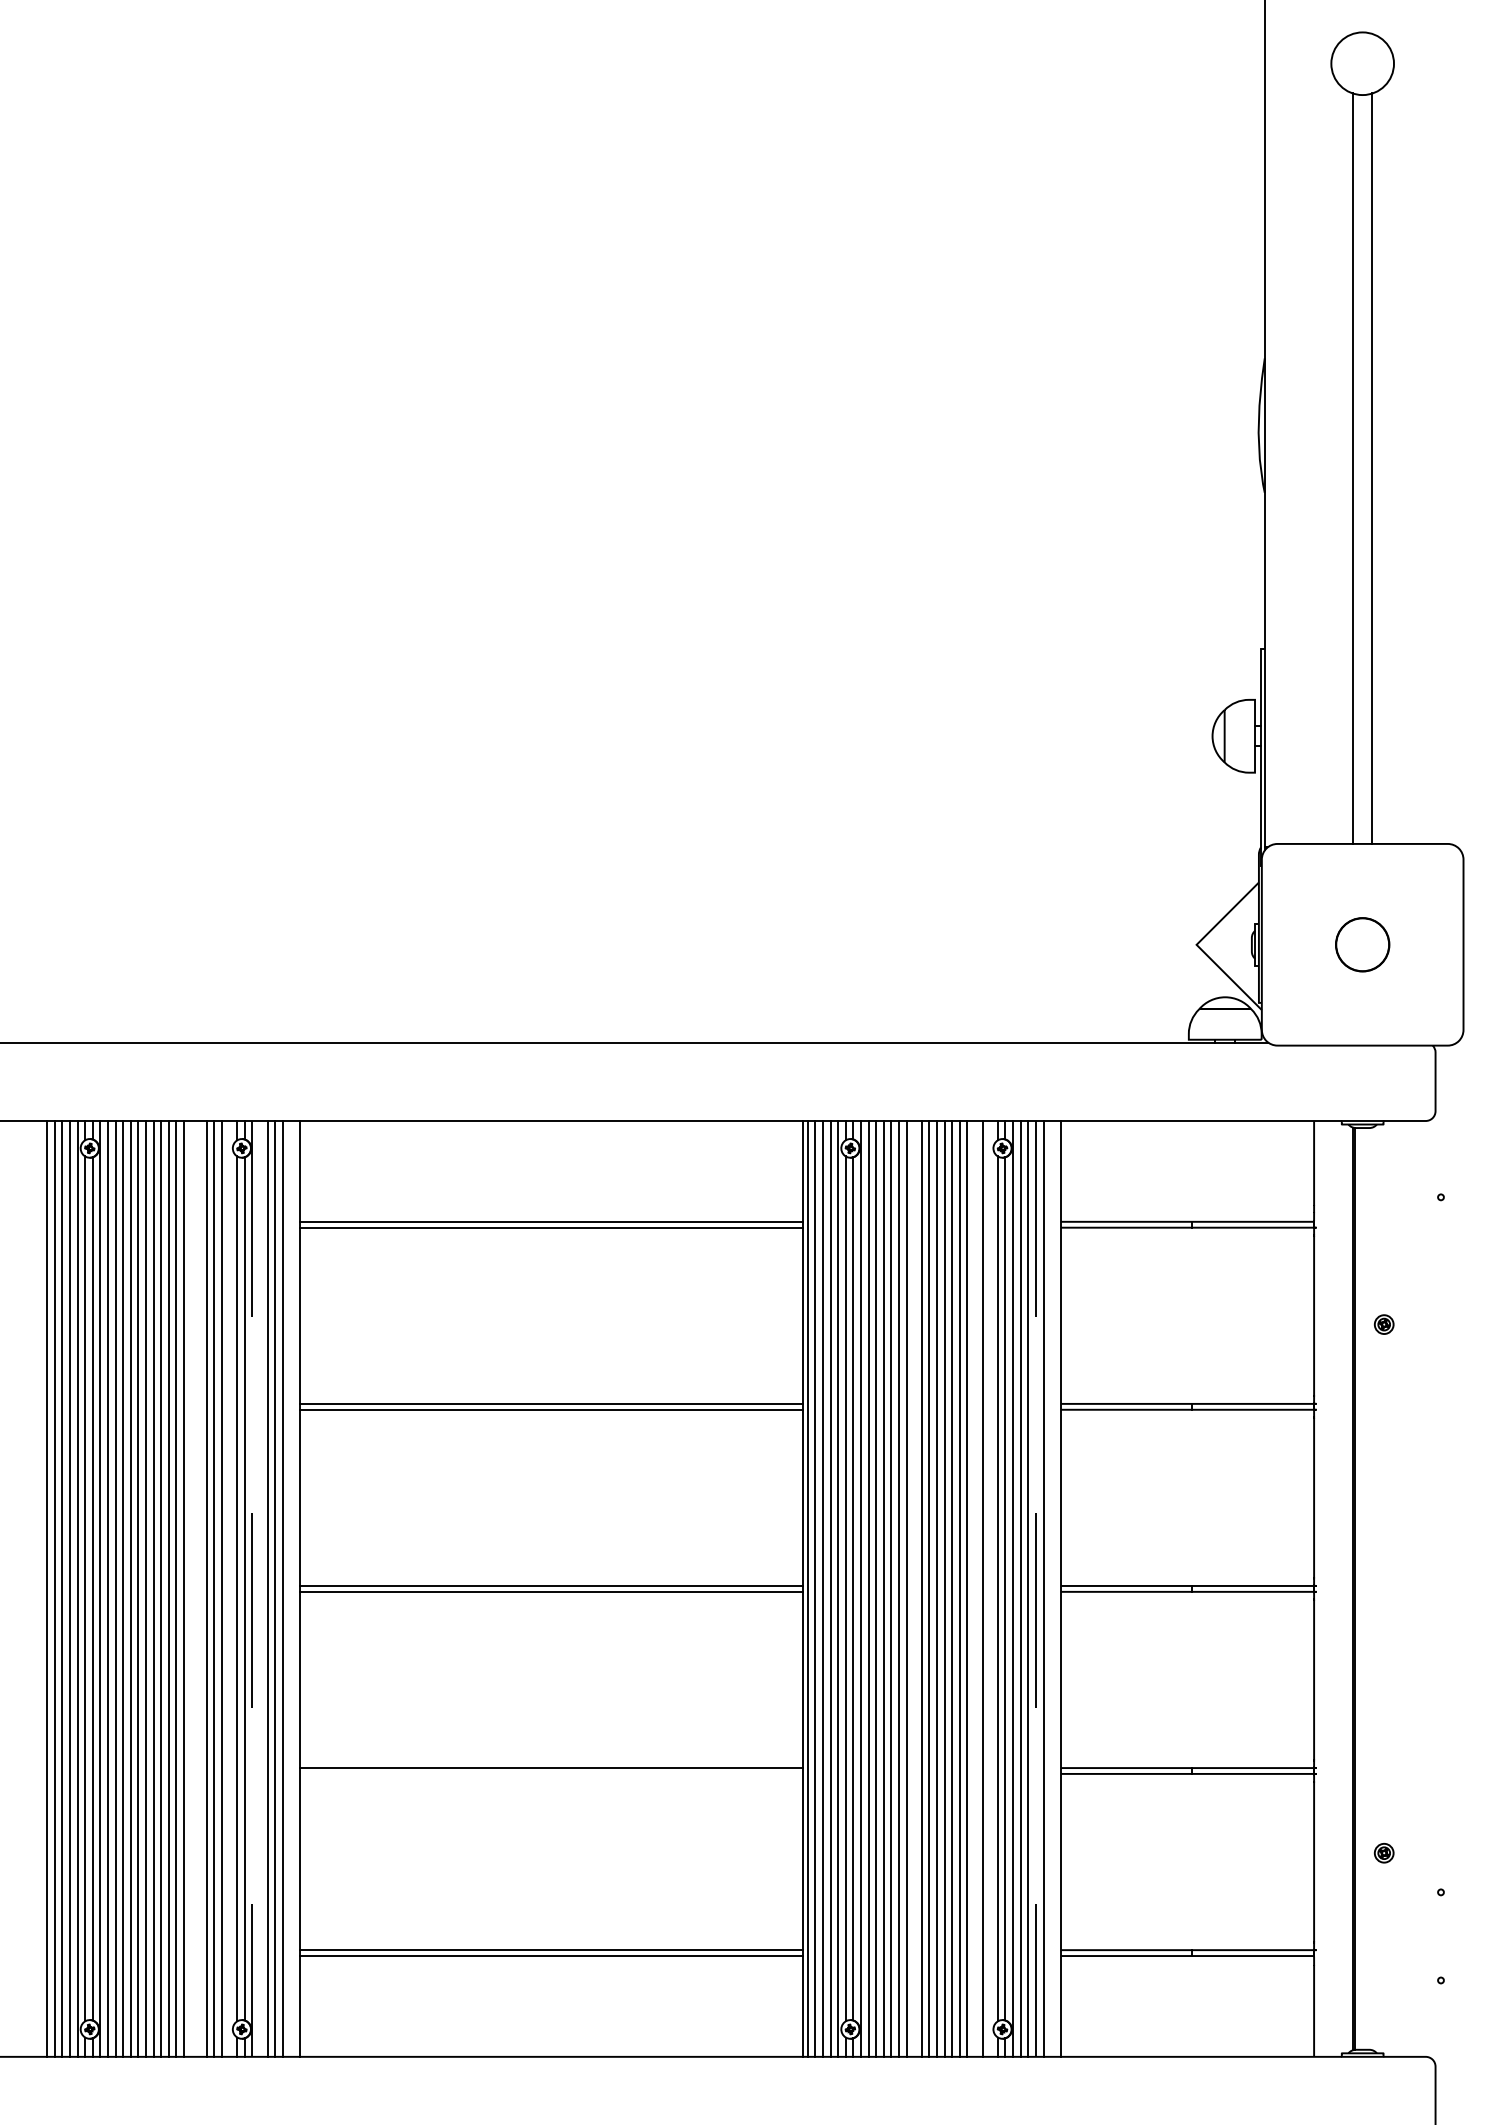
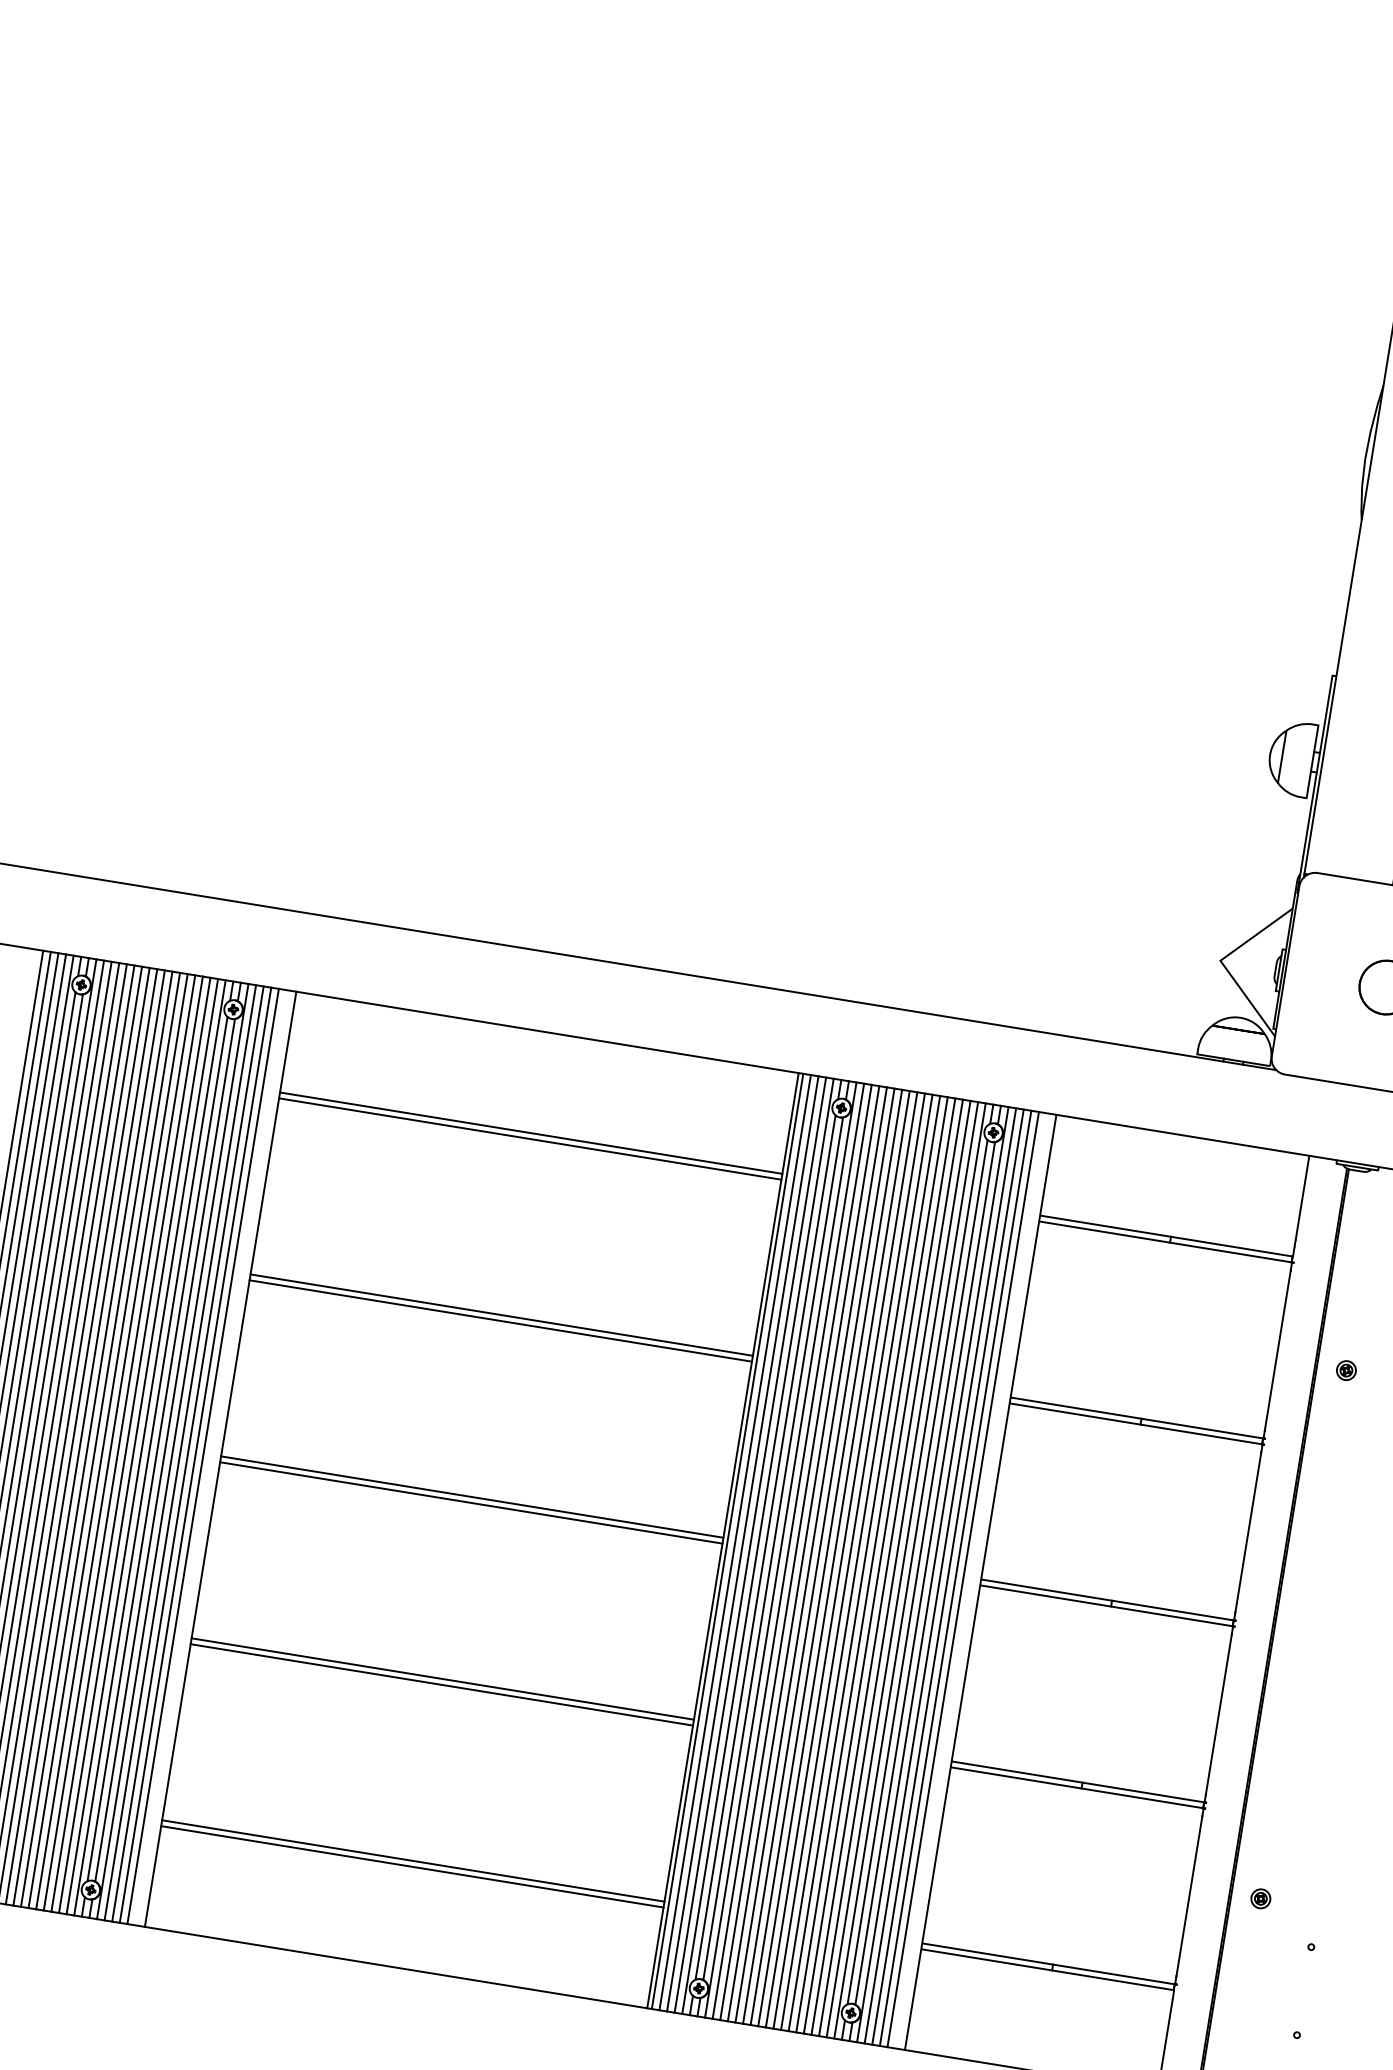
line: (191, 1588) -> (111, 1441), added
line: (199, 1588) -> (119, 1442), added
line: (229, 1588) -> (149, 1447), added
line: (252, 1588) -> (172, 1451), dashed -> solid
line: (260, 1588) -> (180, 1452), added
line: (914, 1588) -> (834, 1558), added
line: (975, 1588) -> (895, 1568), added
line: (990, 1588) -> (910, 1570), added
line: (1035, 1588) -> (955, 1577), dashed -> solid
line: (551, 1773) -> (441, 1684), added

